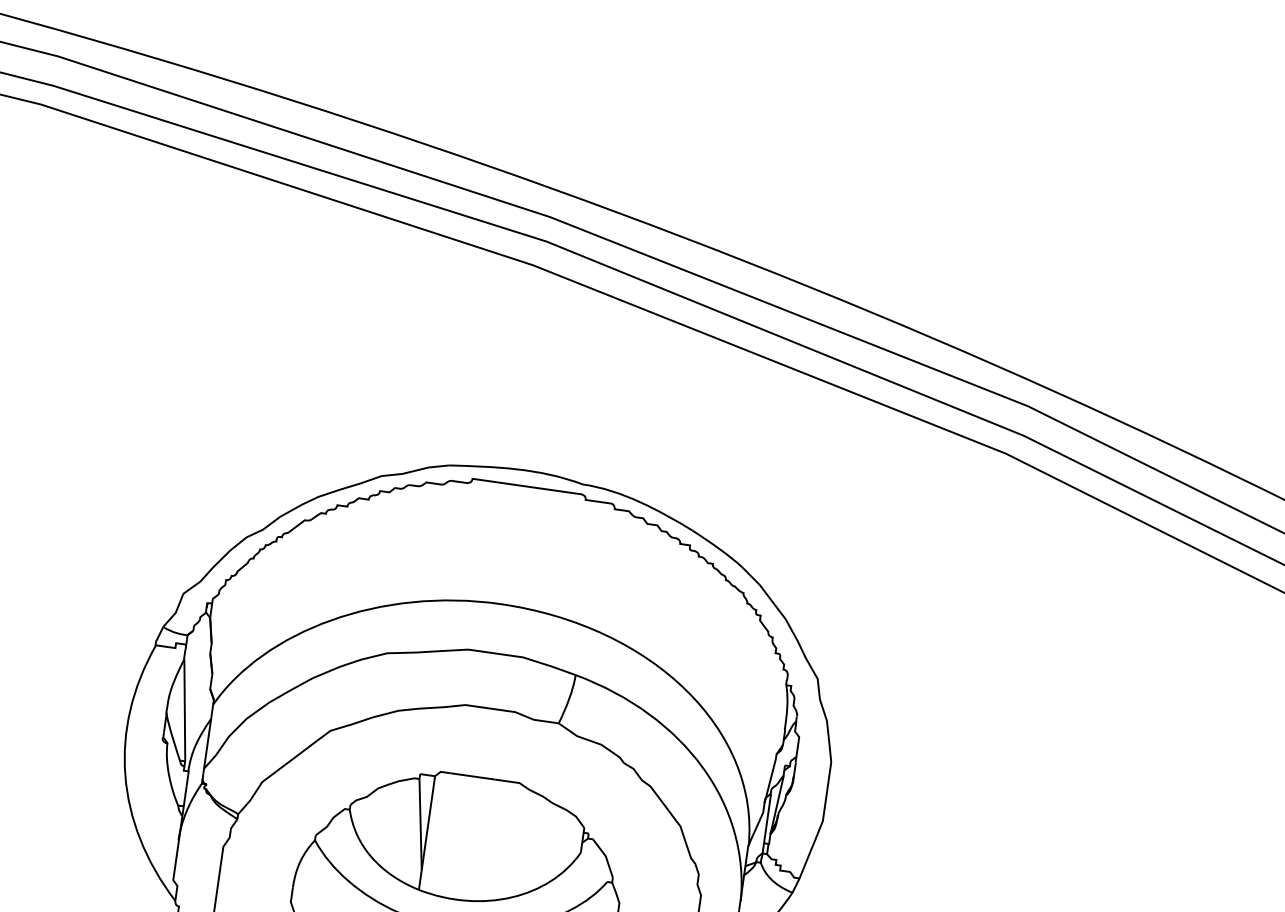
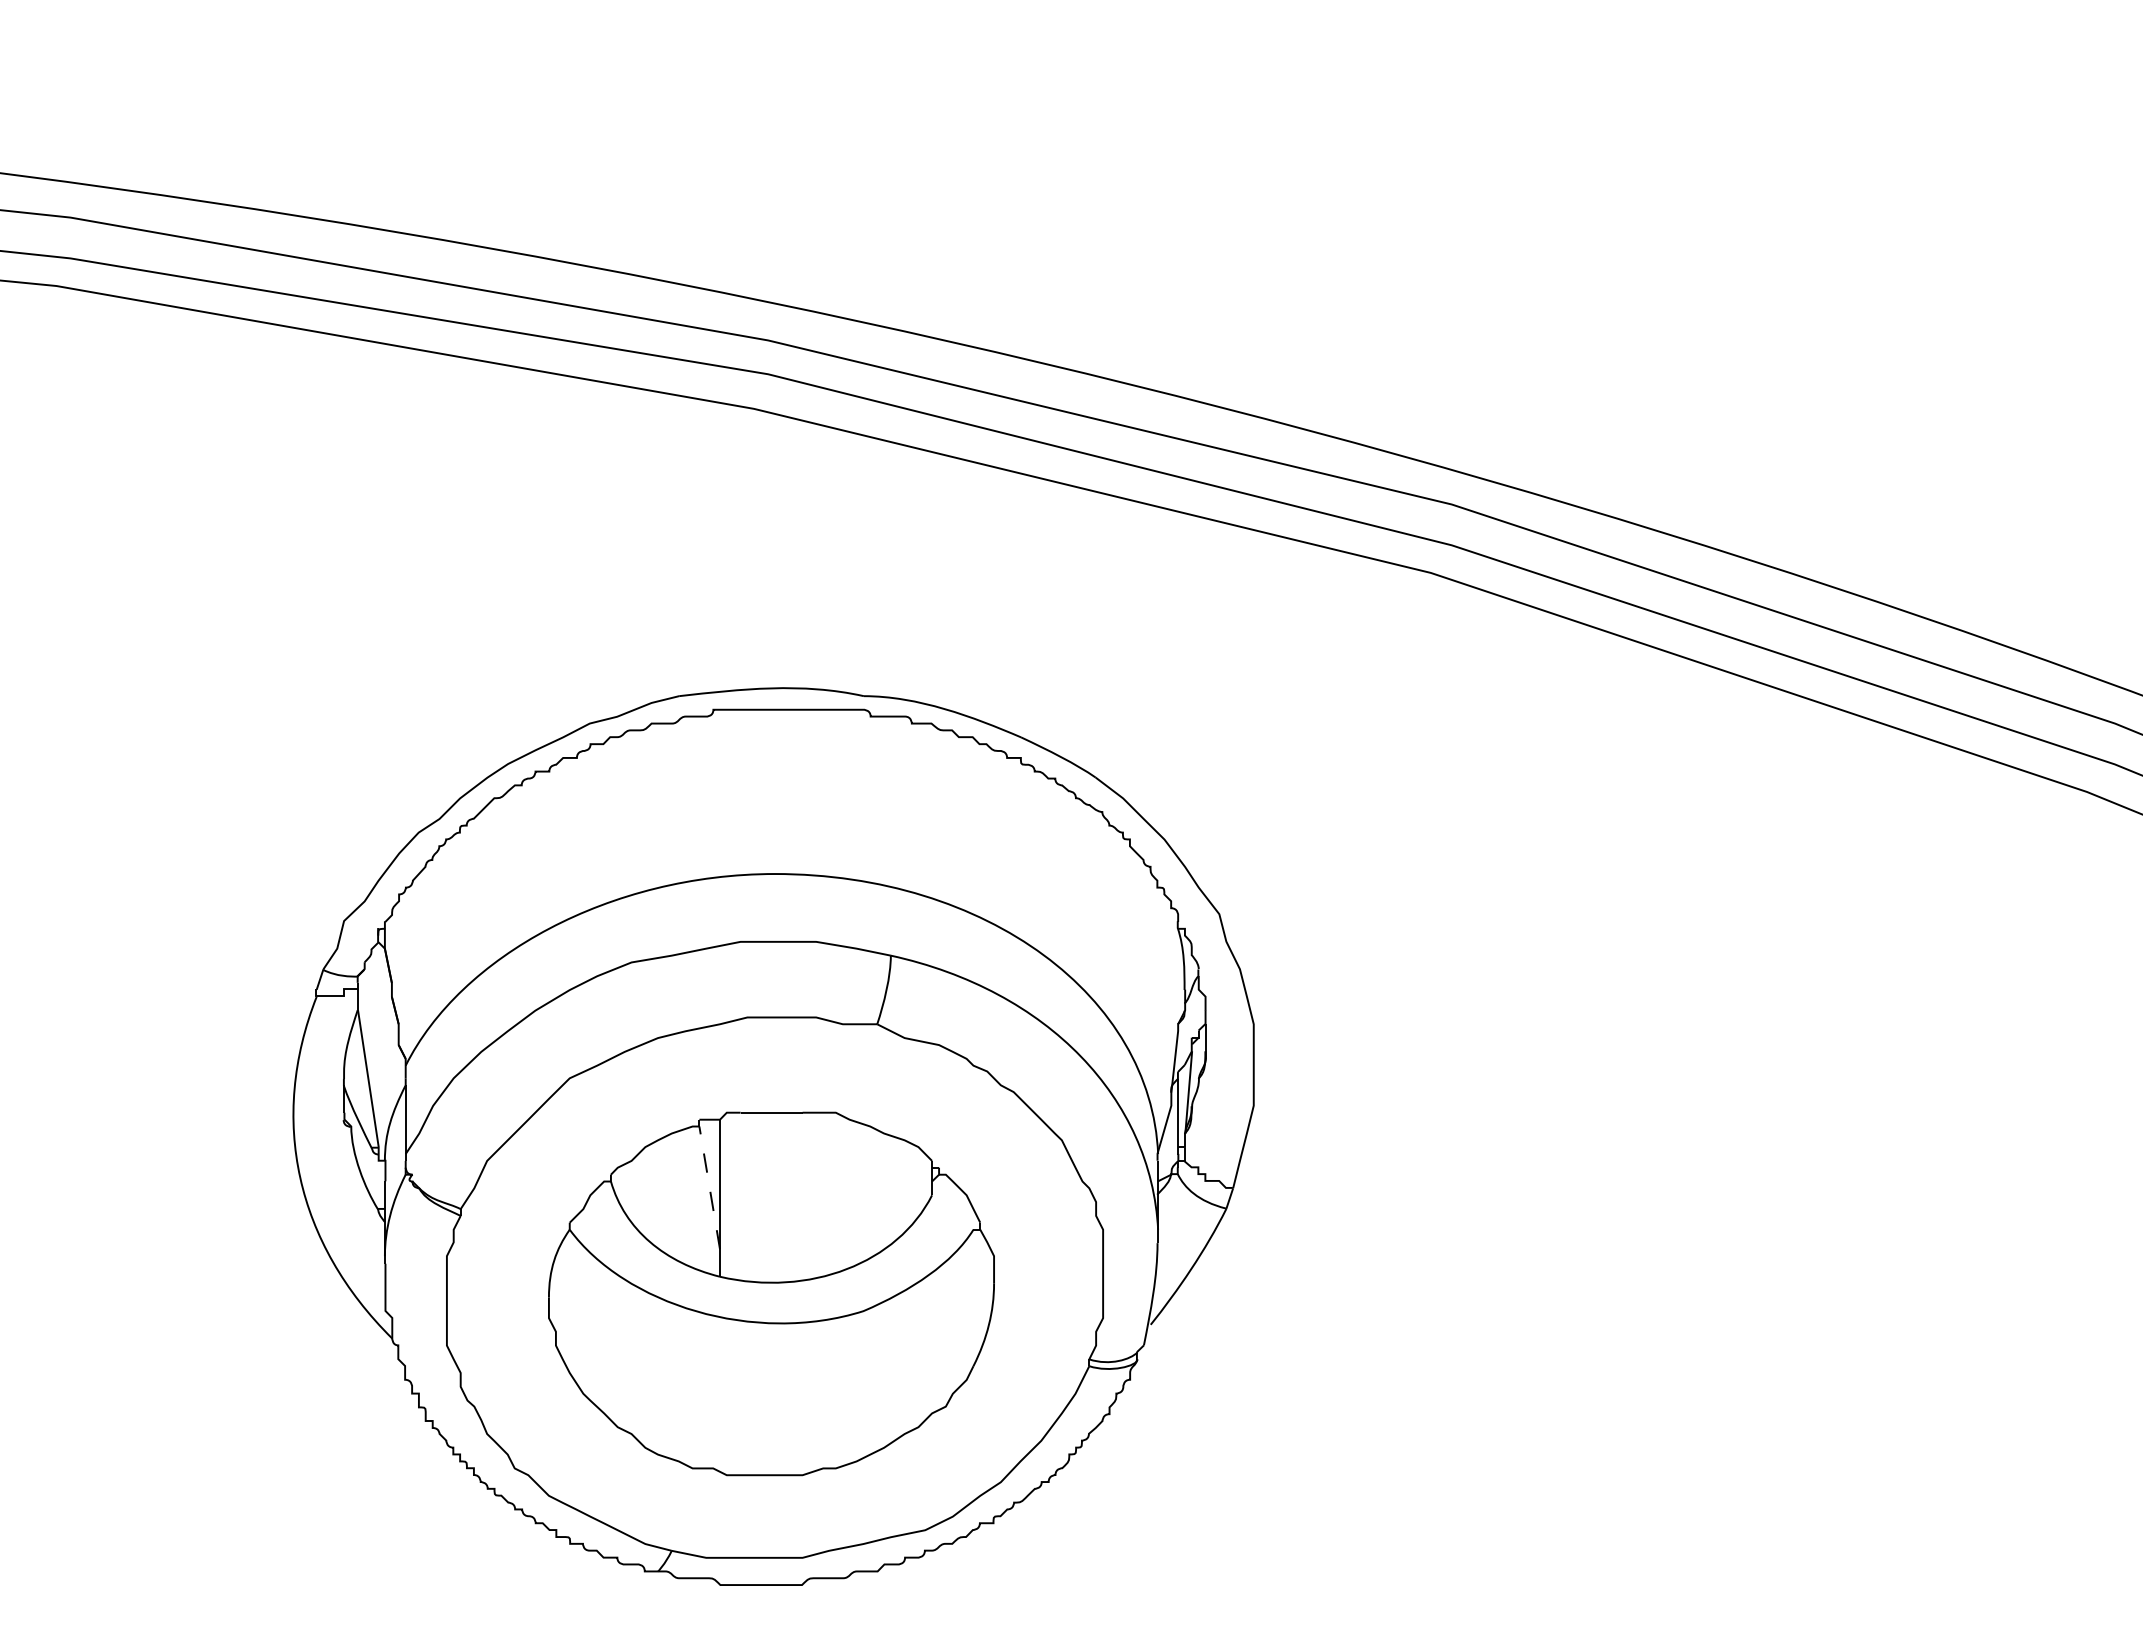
line: (420, 821) -> (708, 1183), solid -> dashed

